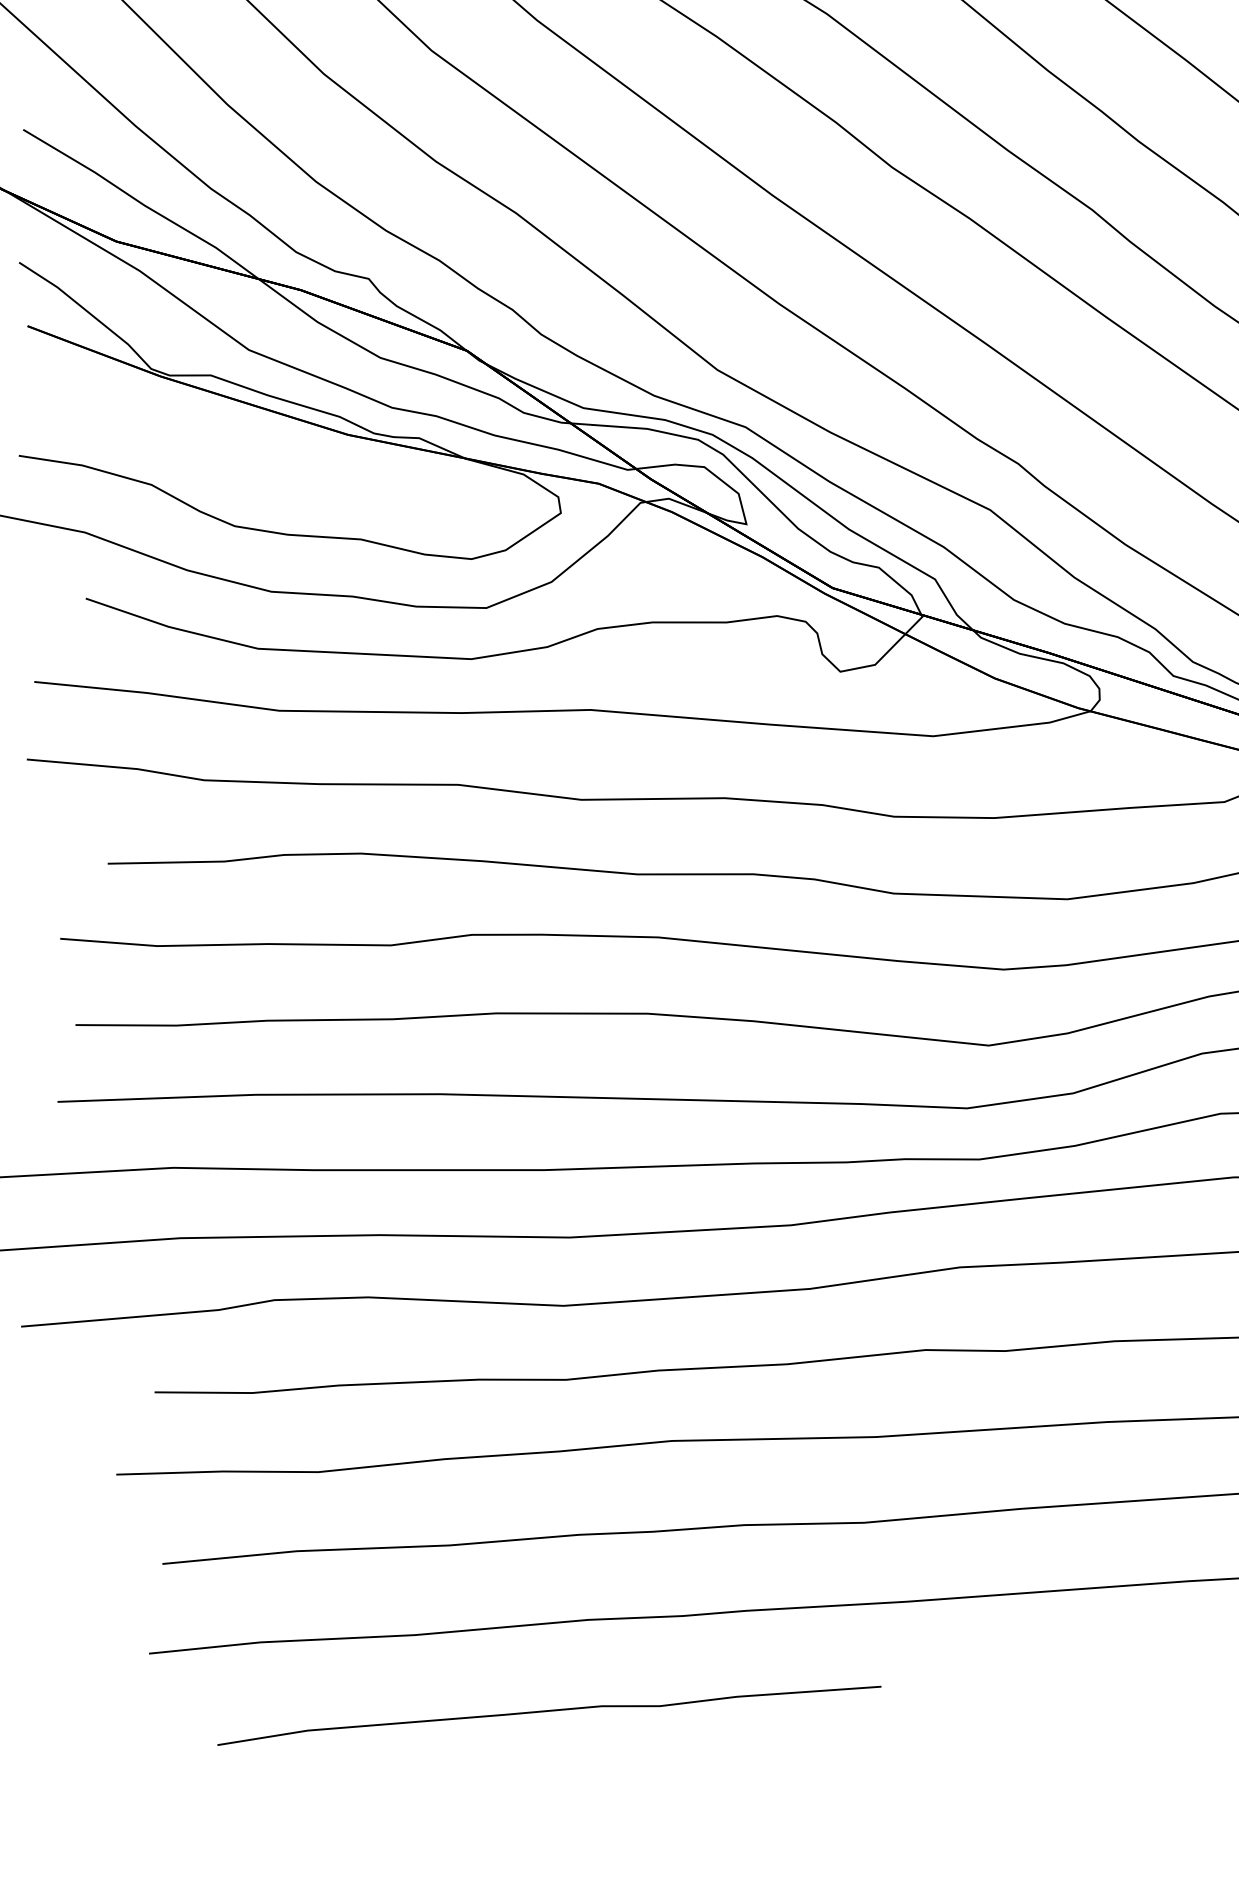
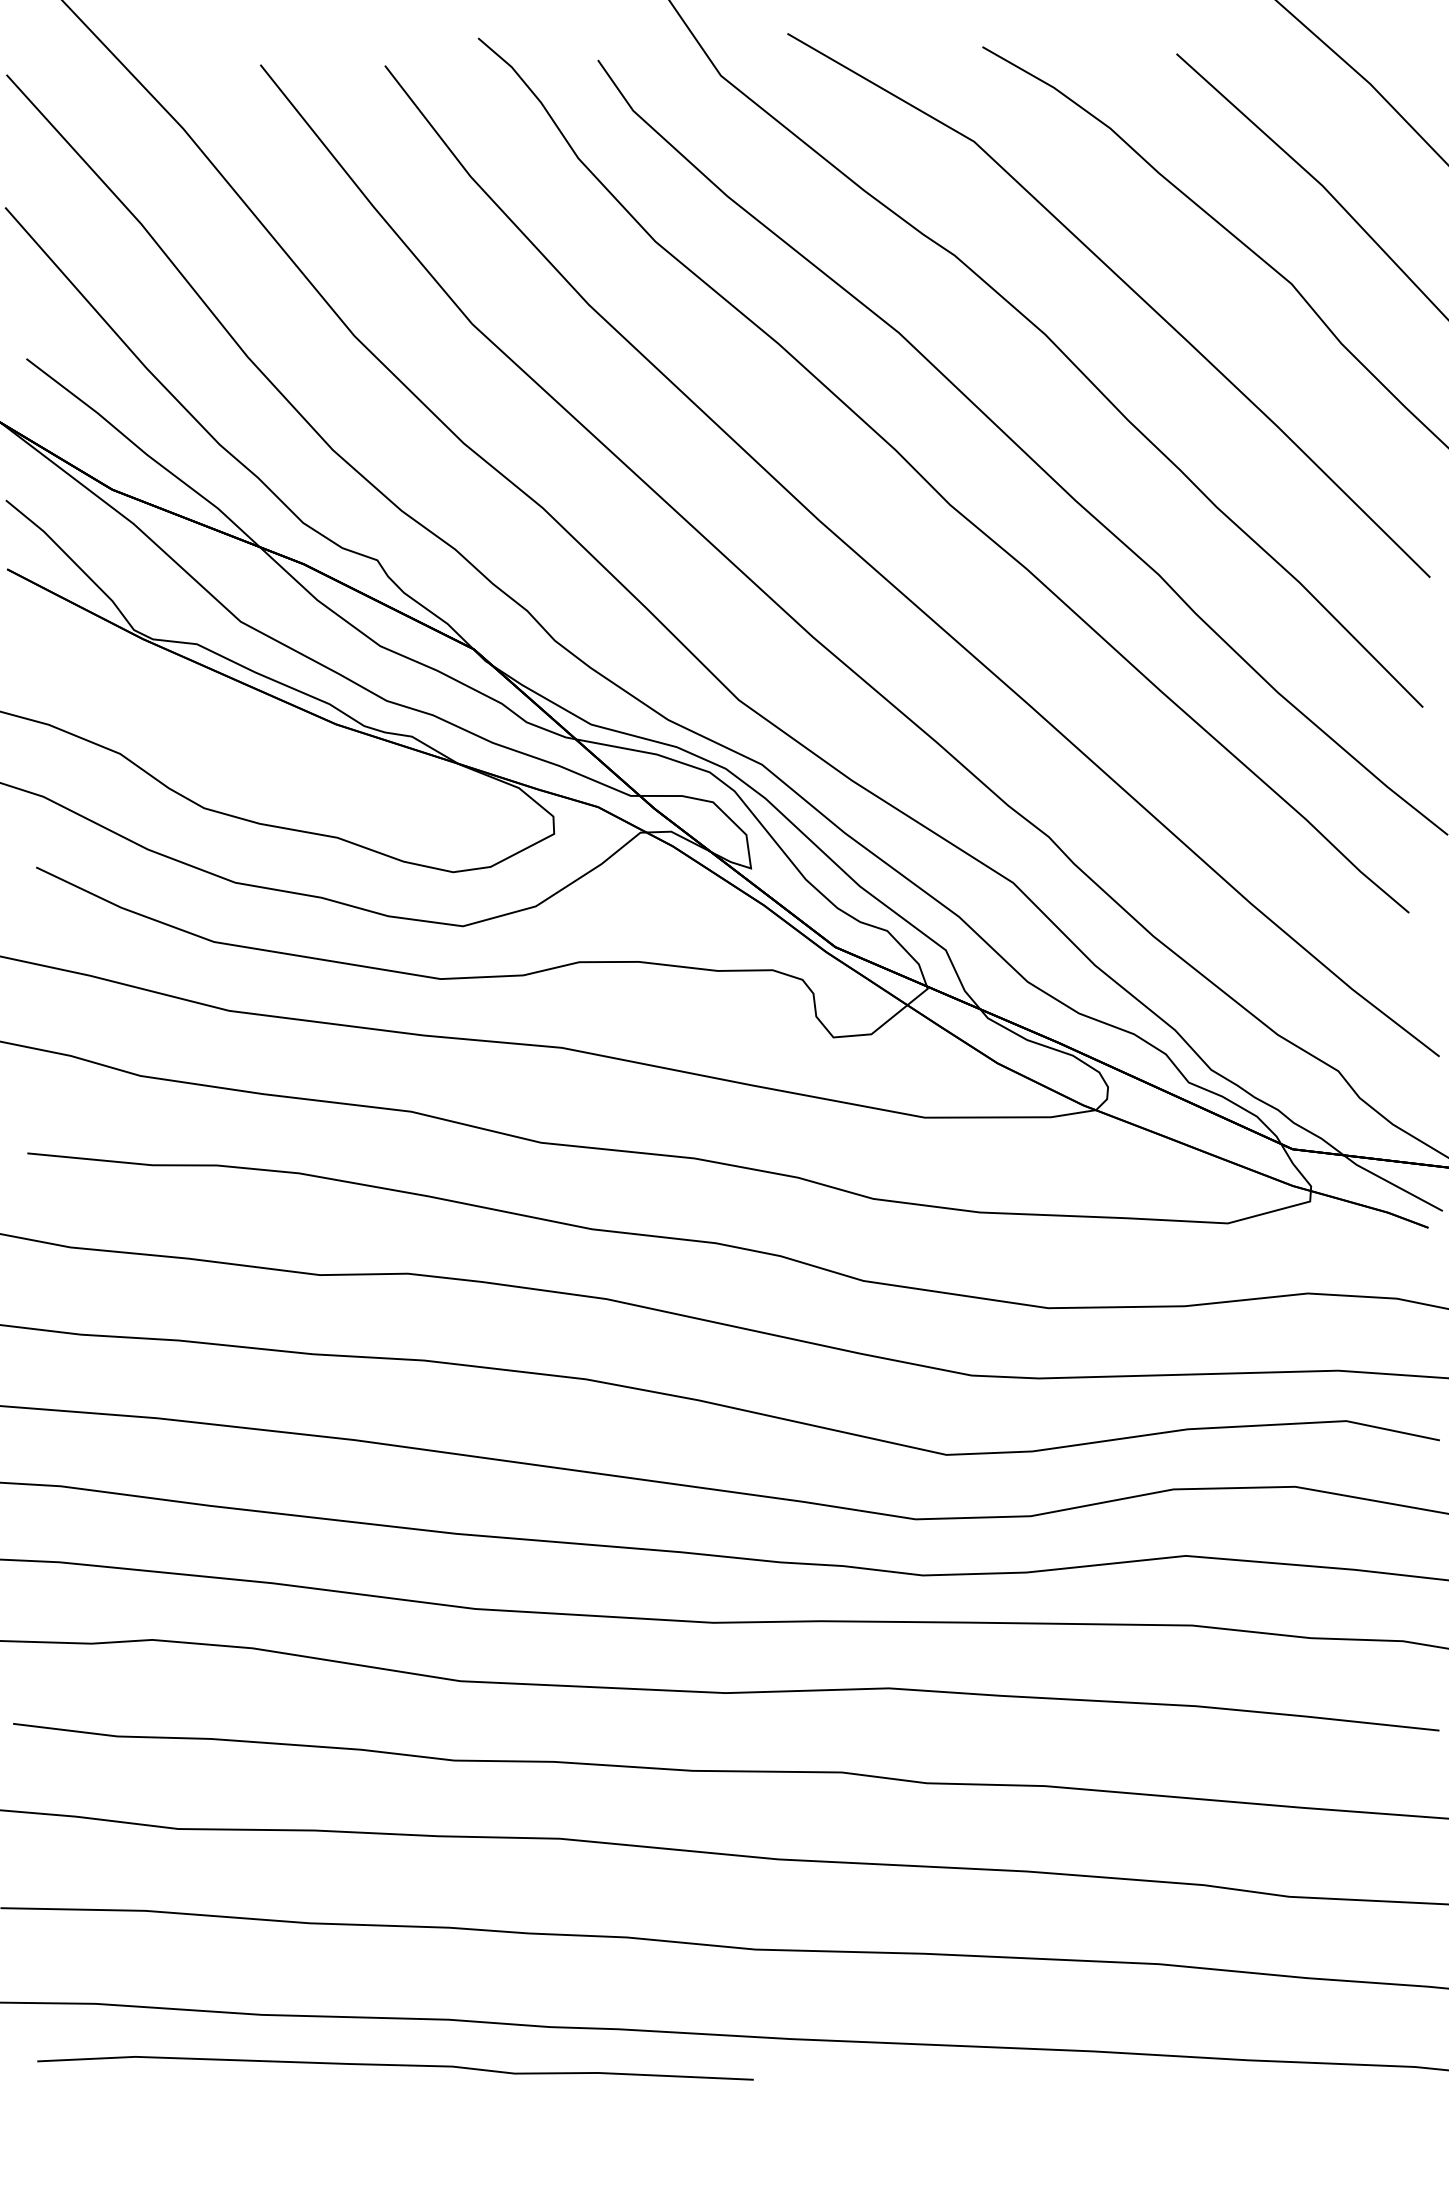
part: (549, 1714) -> (395, 2068), moved

